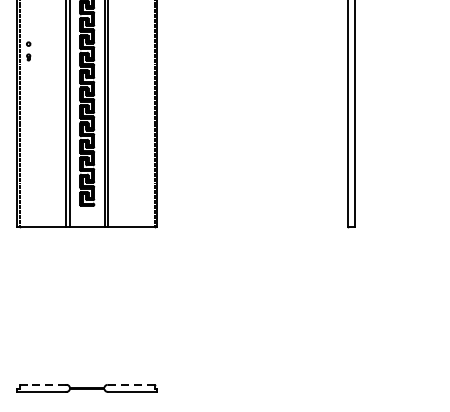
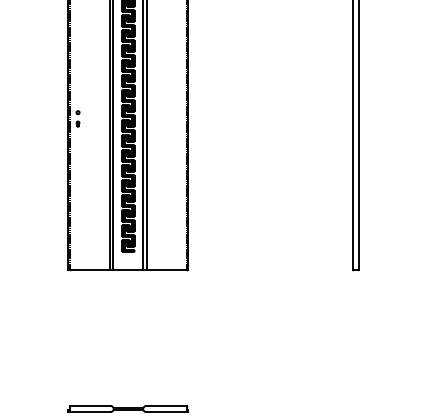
line: (43, 385) -> (90, 406), dashed -> solid
line: (131, 385) -> (166, 406), dashed -> solid

